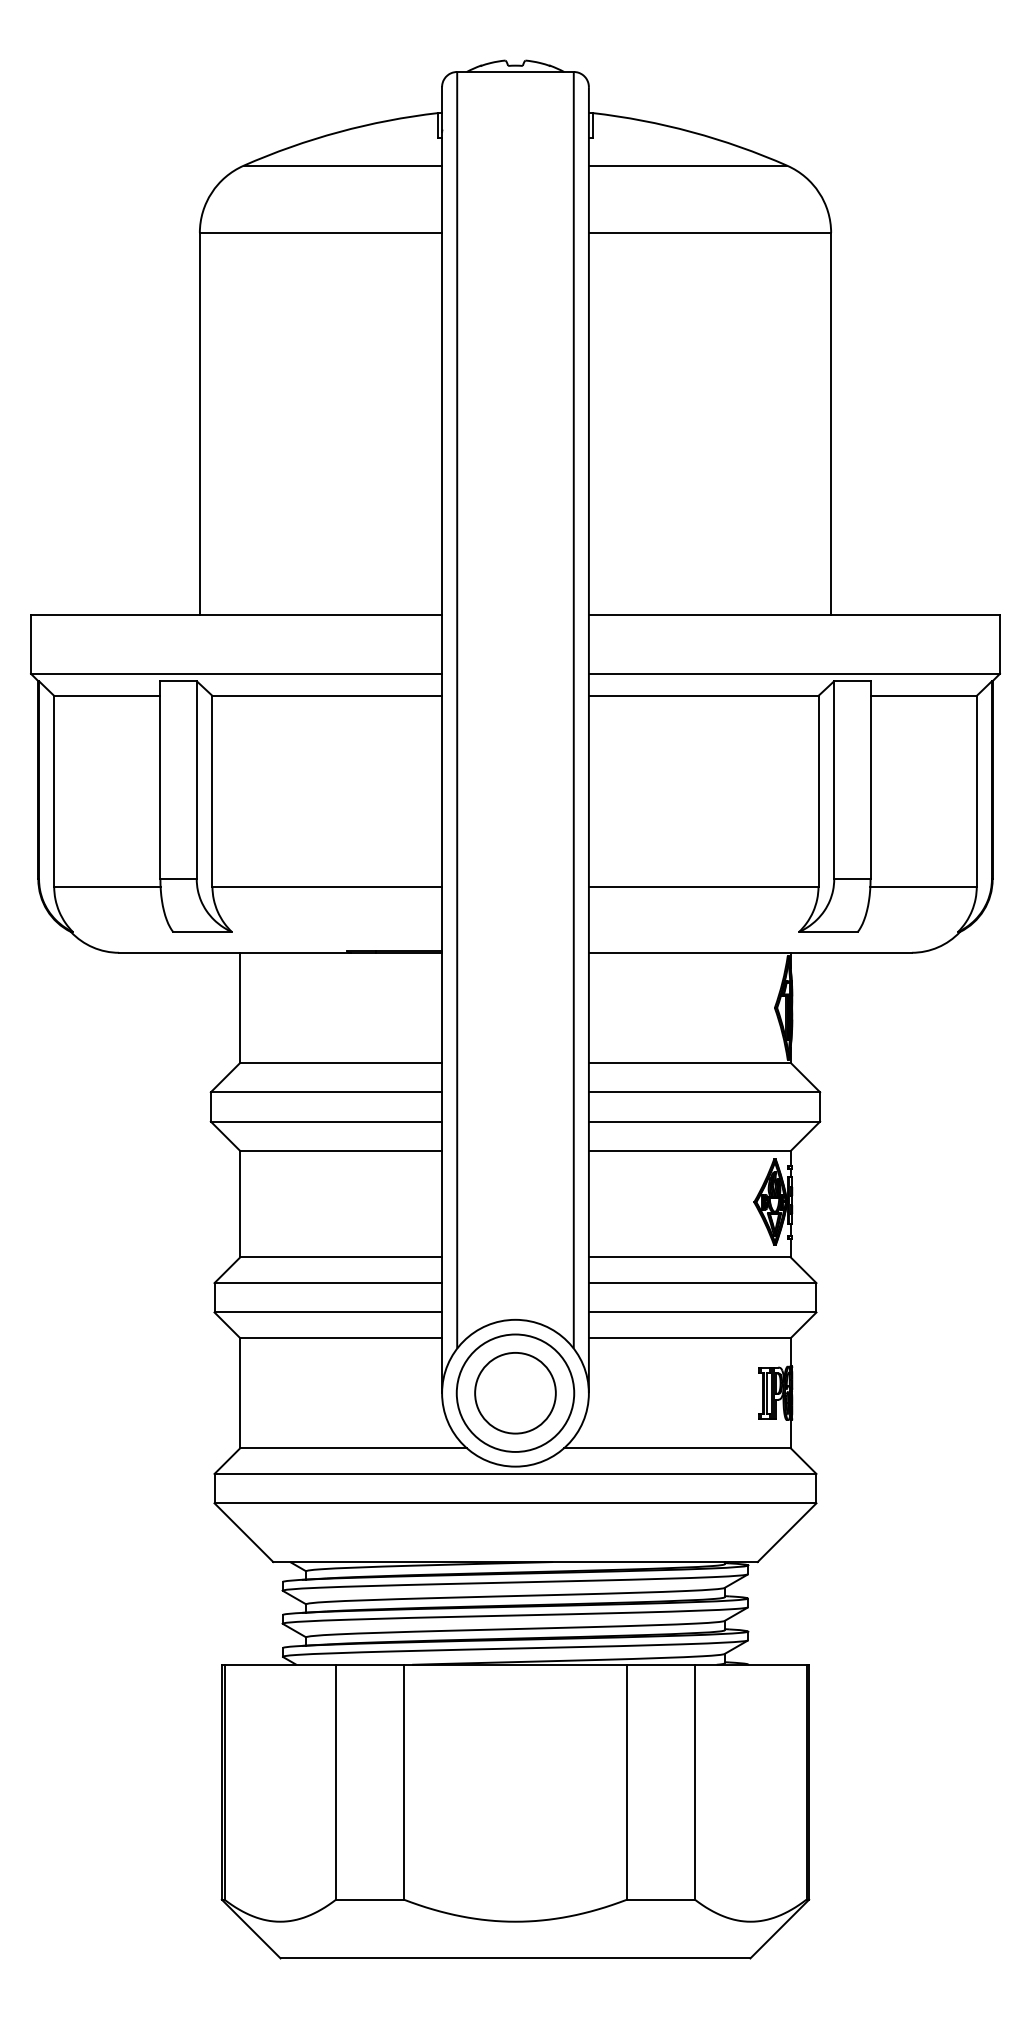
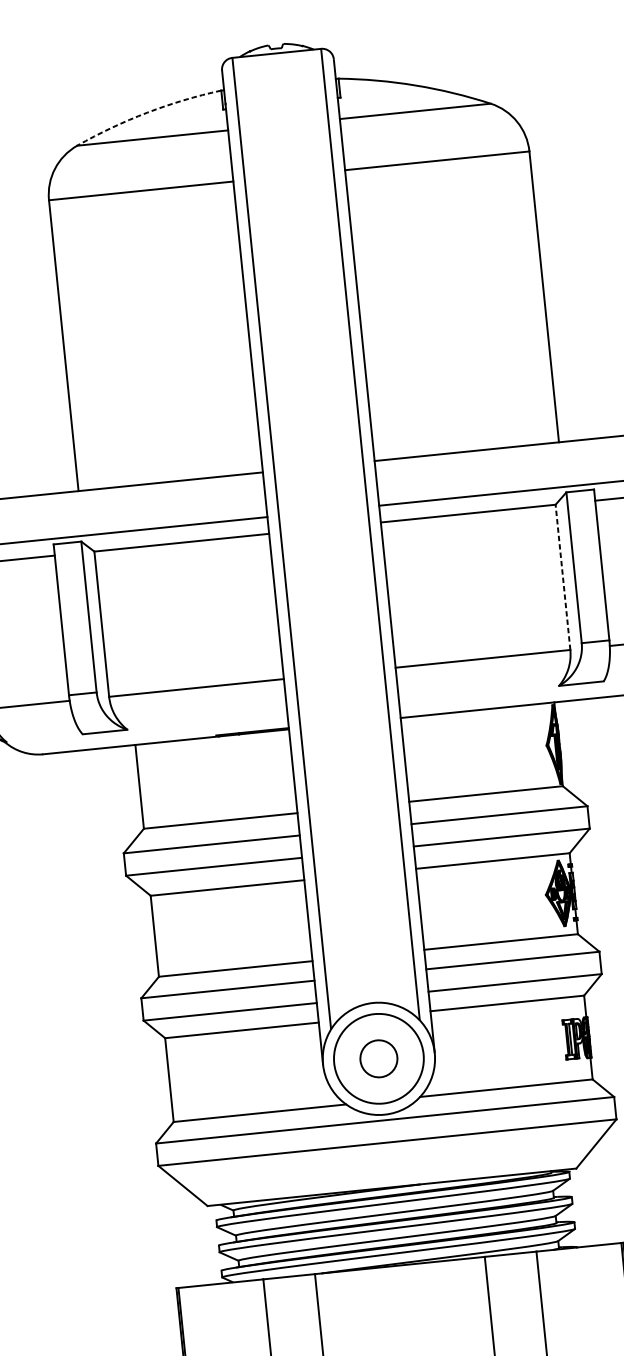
arc: (339, 132) -> (147, 113), solid -> dashed
line: (818, 790) -> (562, 576), solid -> dashed
circle: (515, 1392) -> (378, 1058), size x0.6

